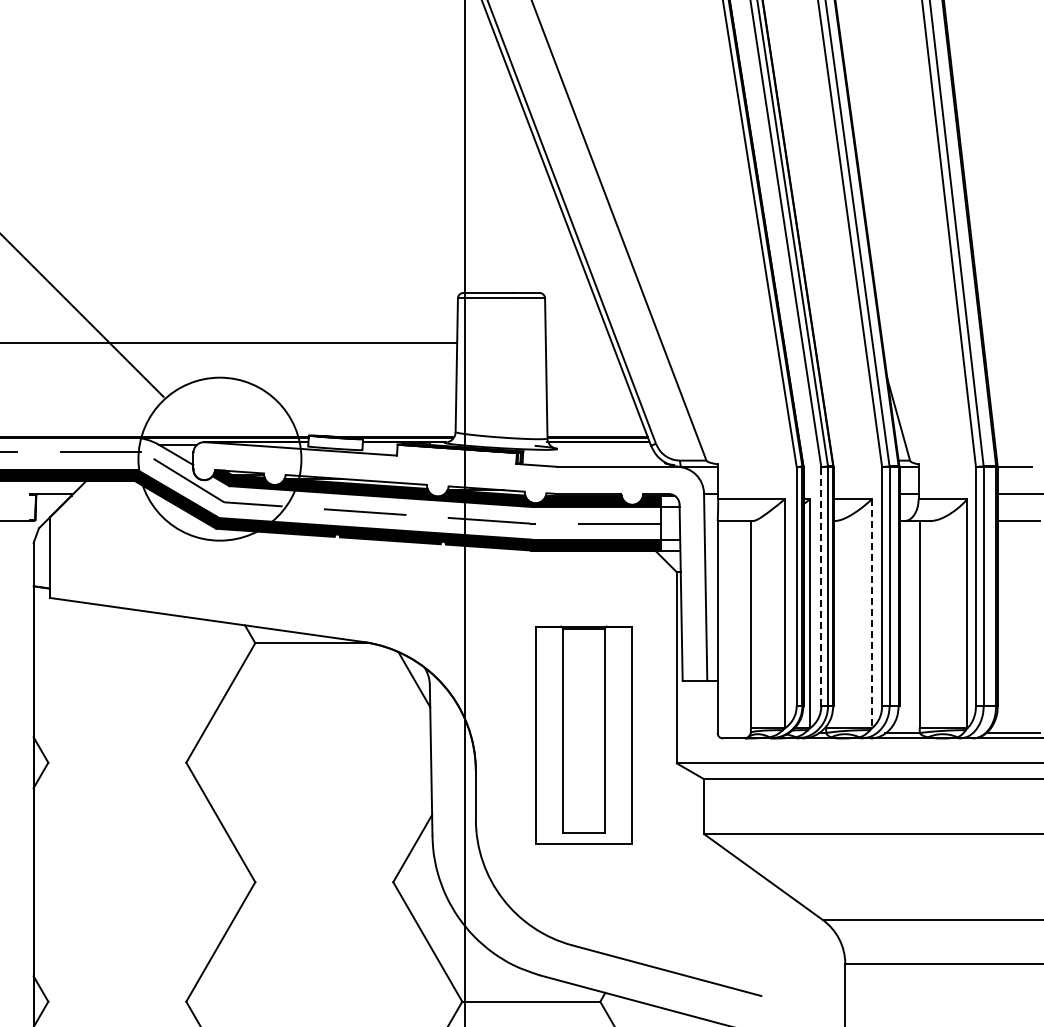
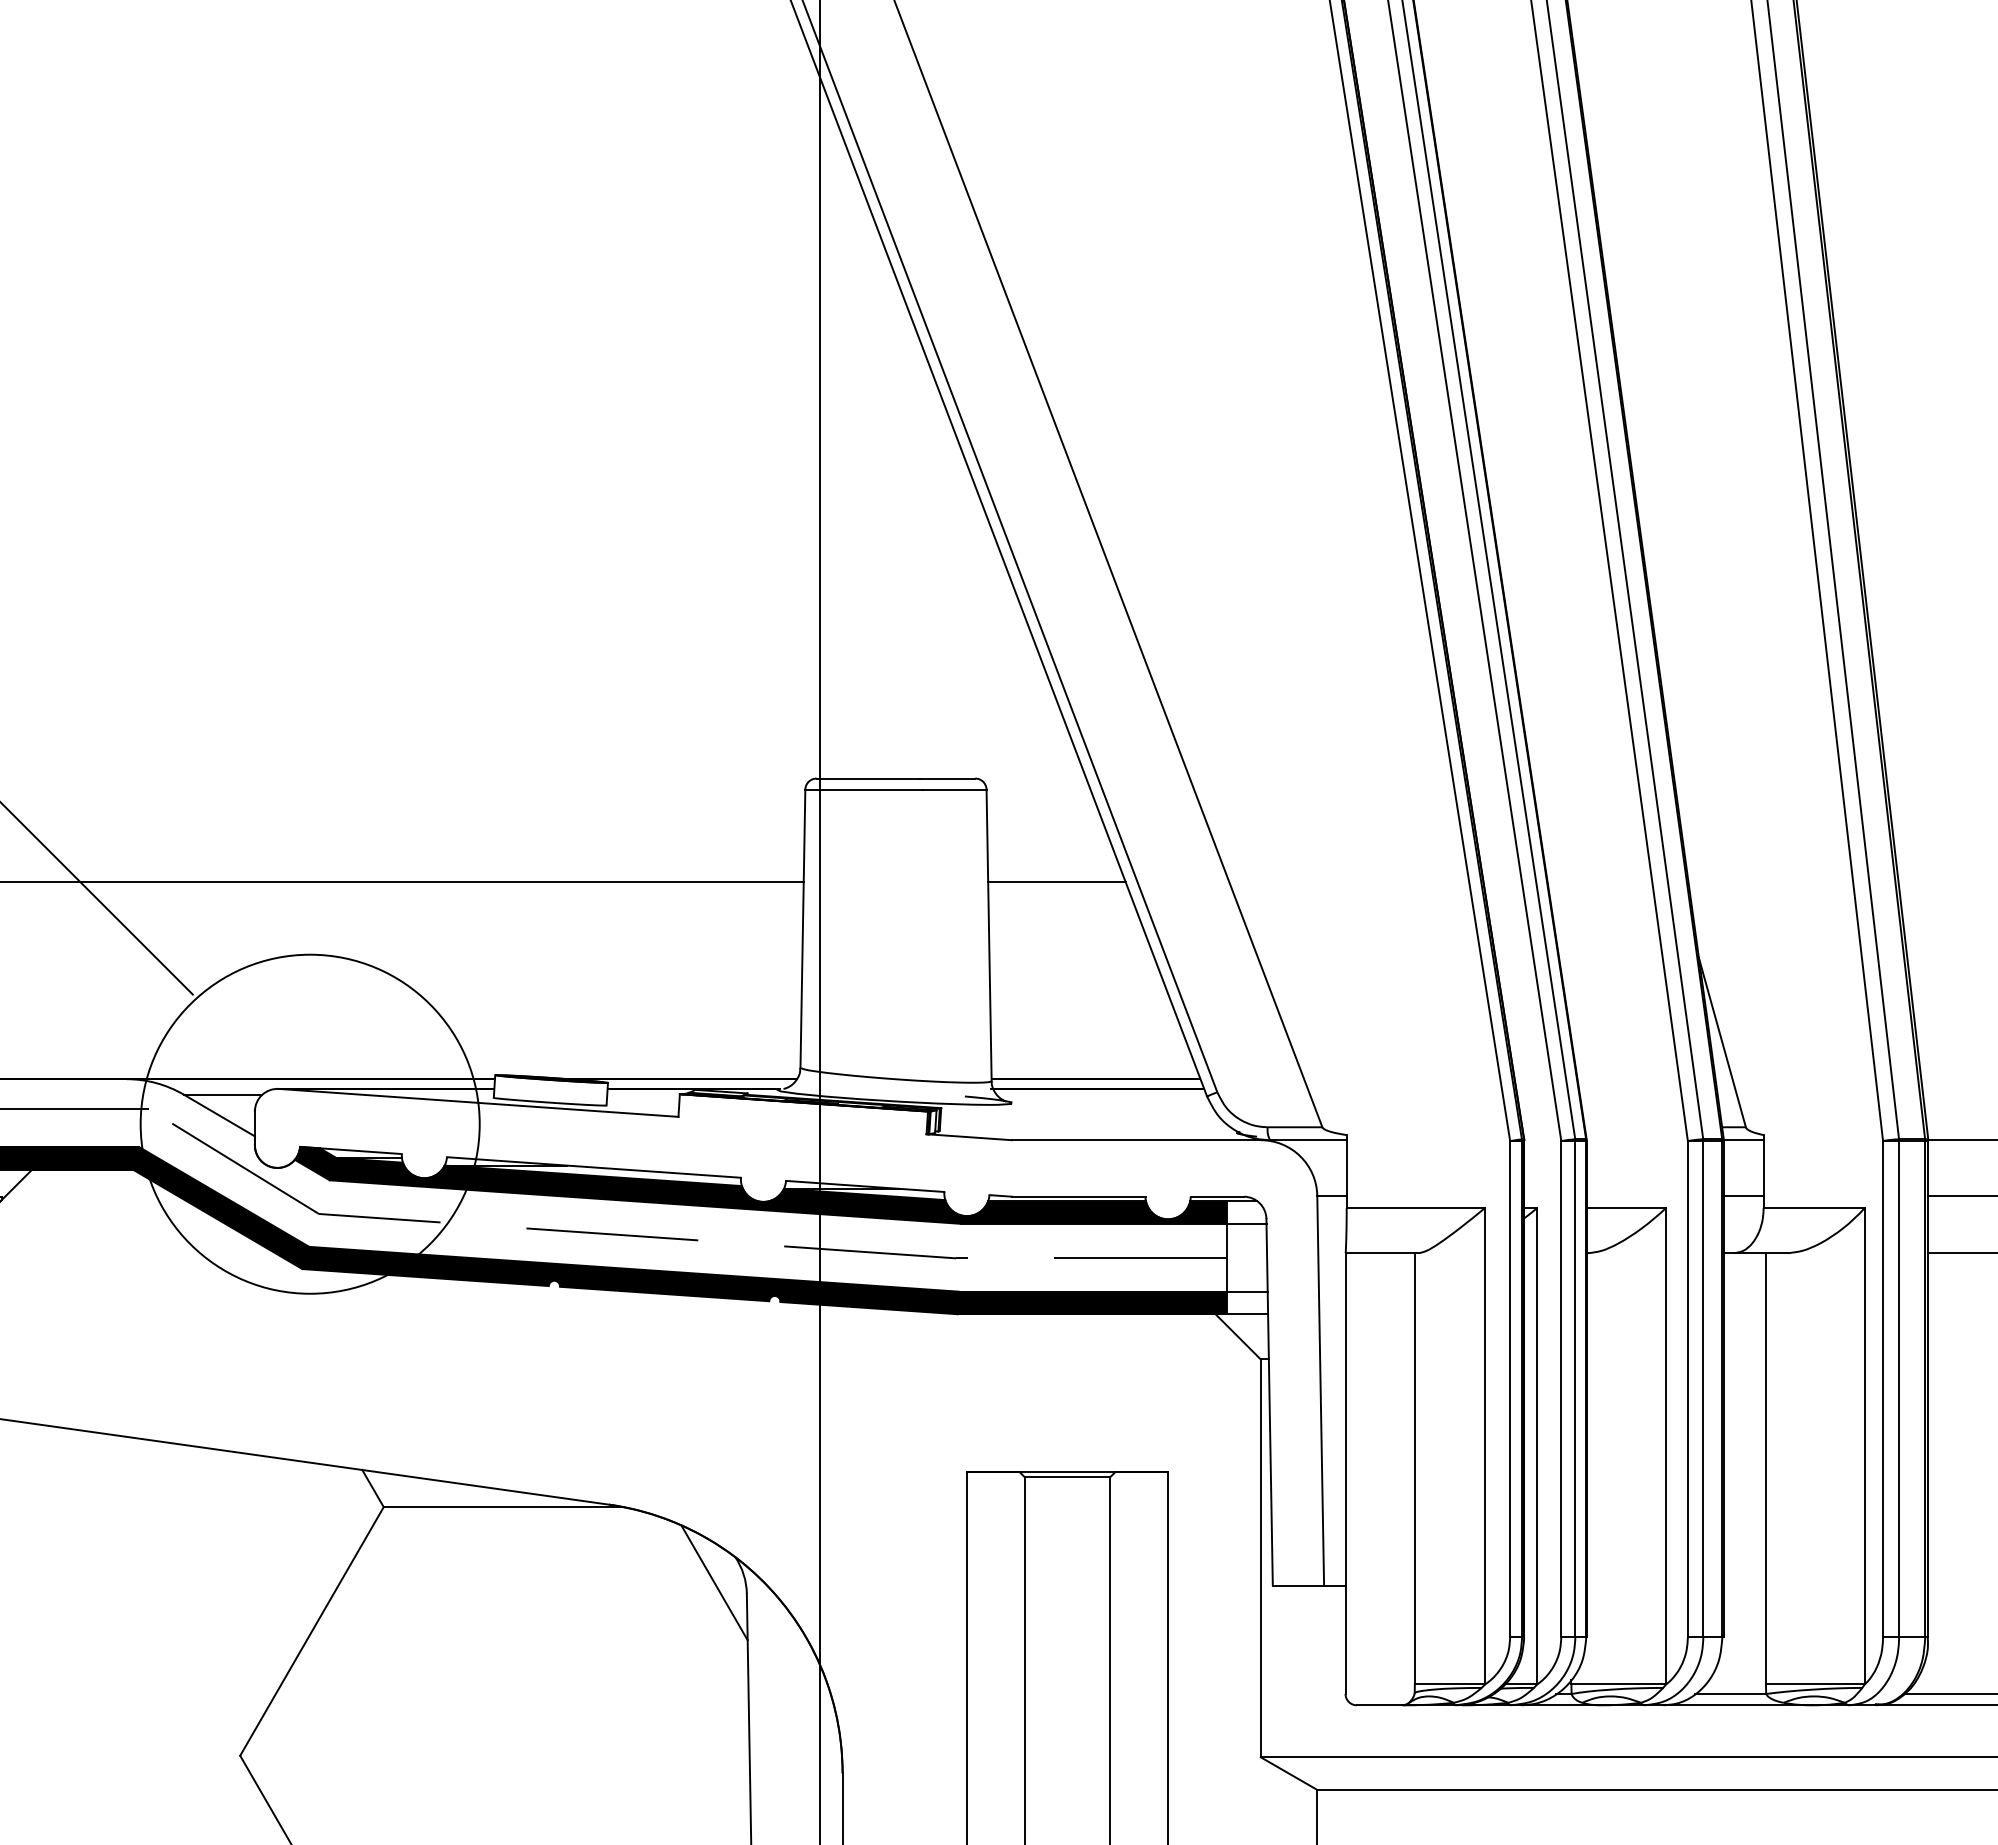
line: (578, 342) -> (1056, 881), added
line: (821, 586) -> (1561, 1389), dashed -> solid
line: (871, 613) -> (1665, 1445), dashed -> solid

